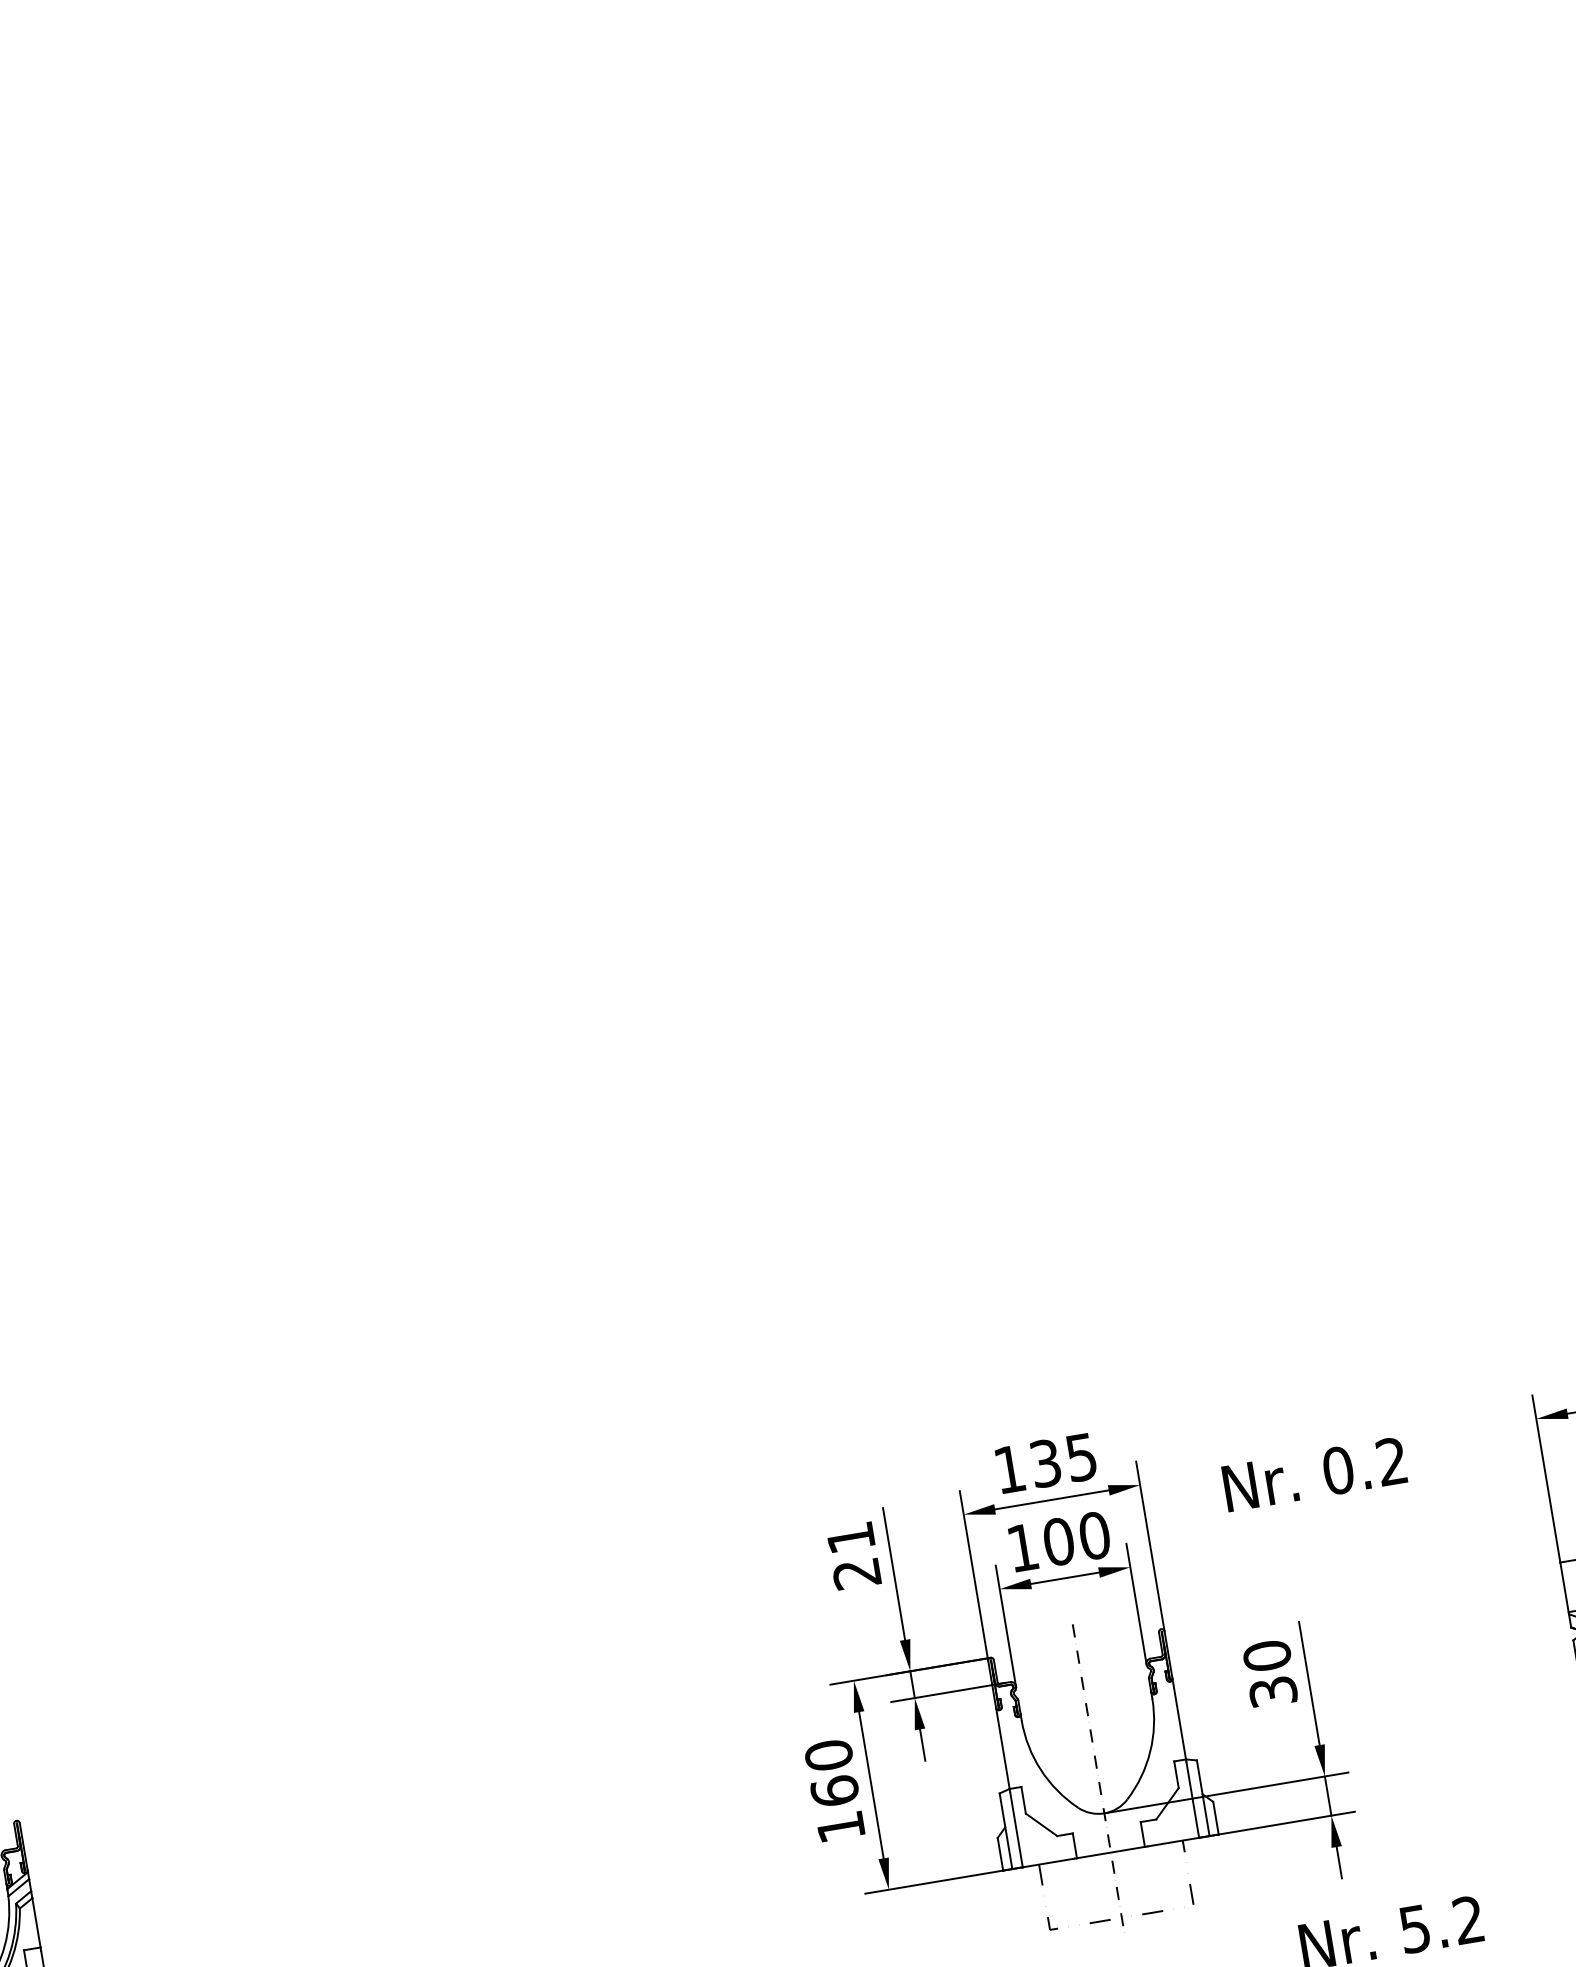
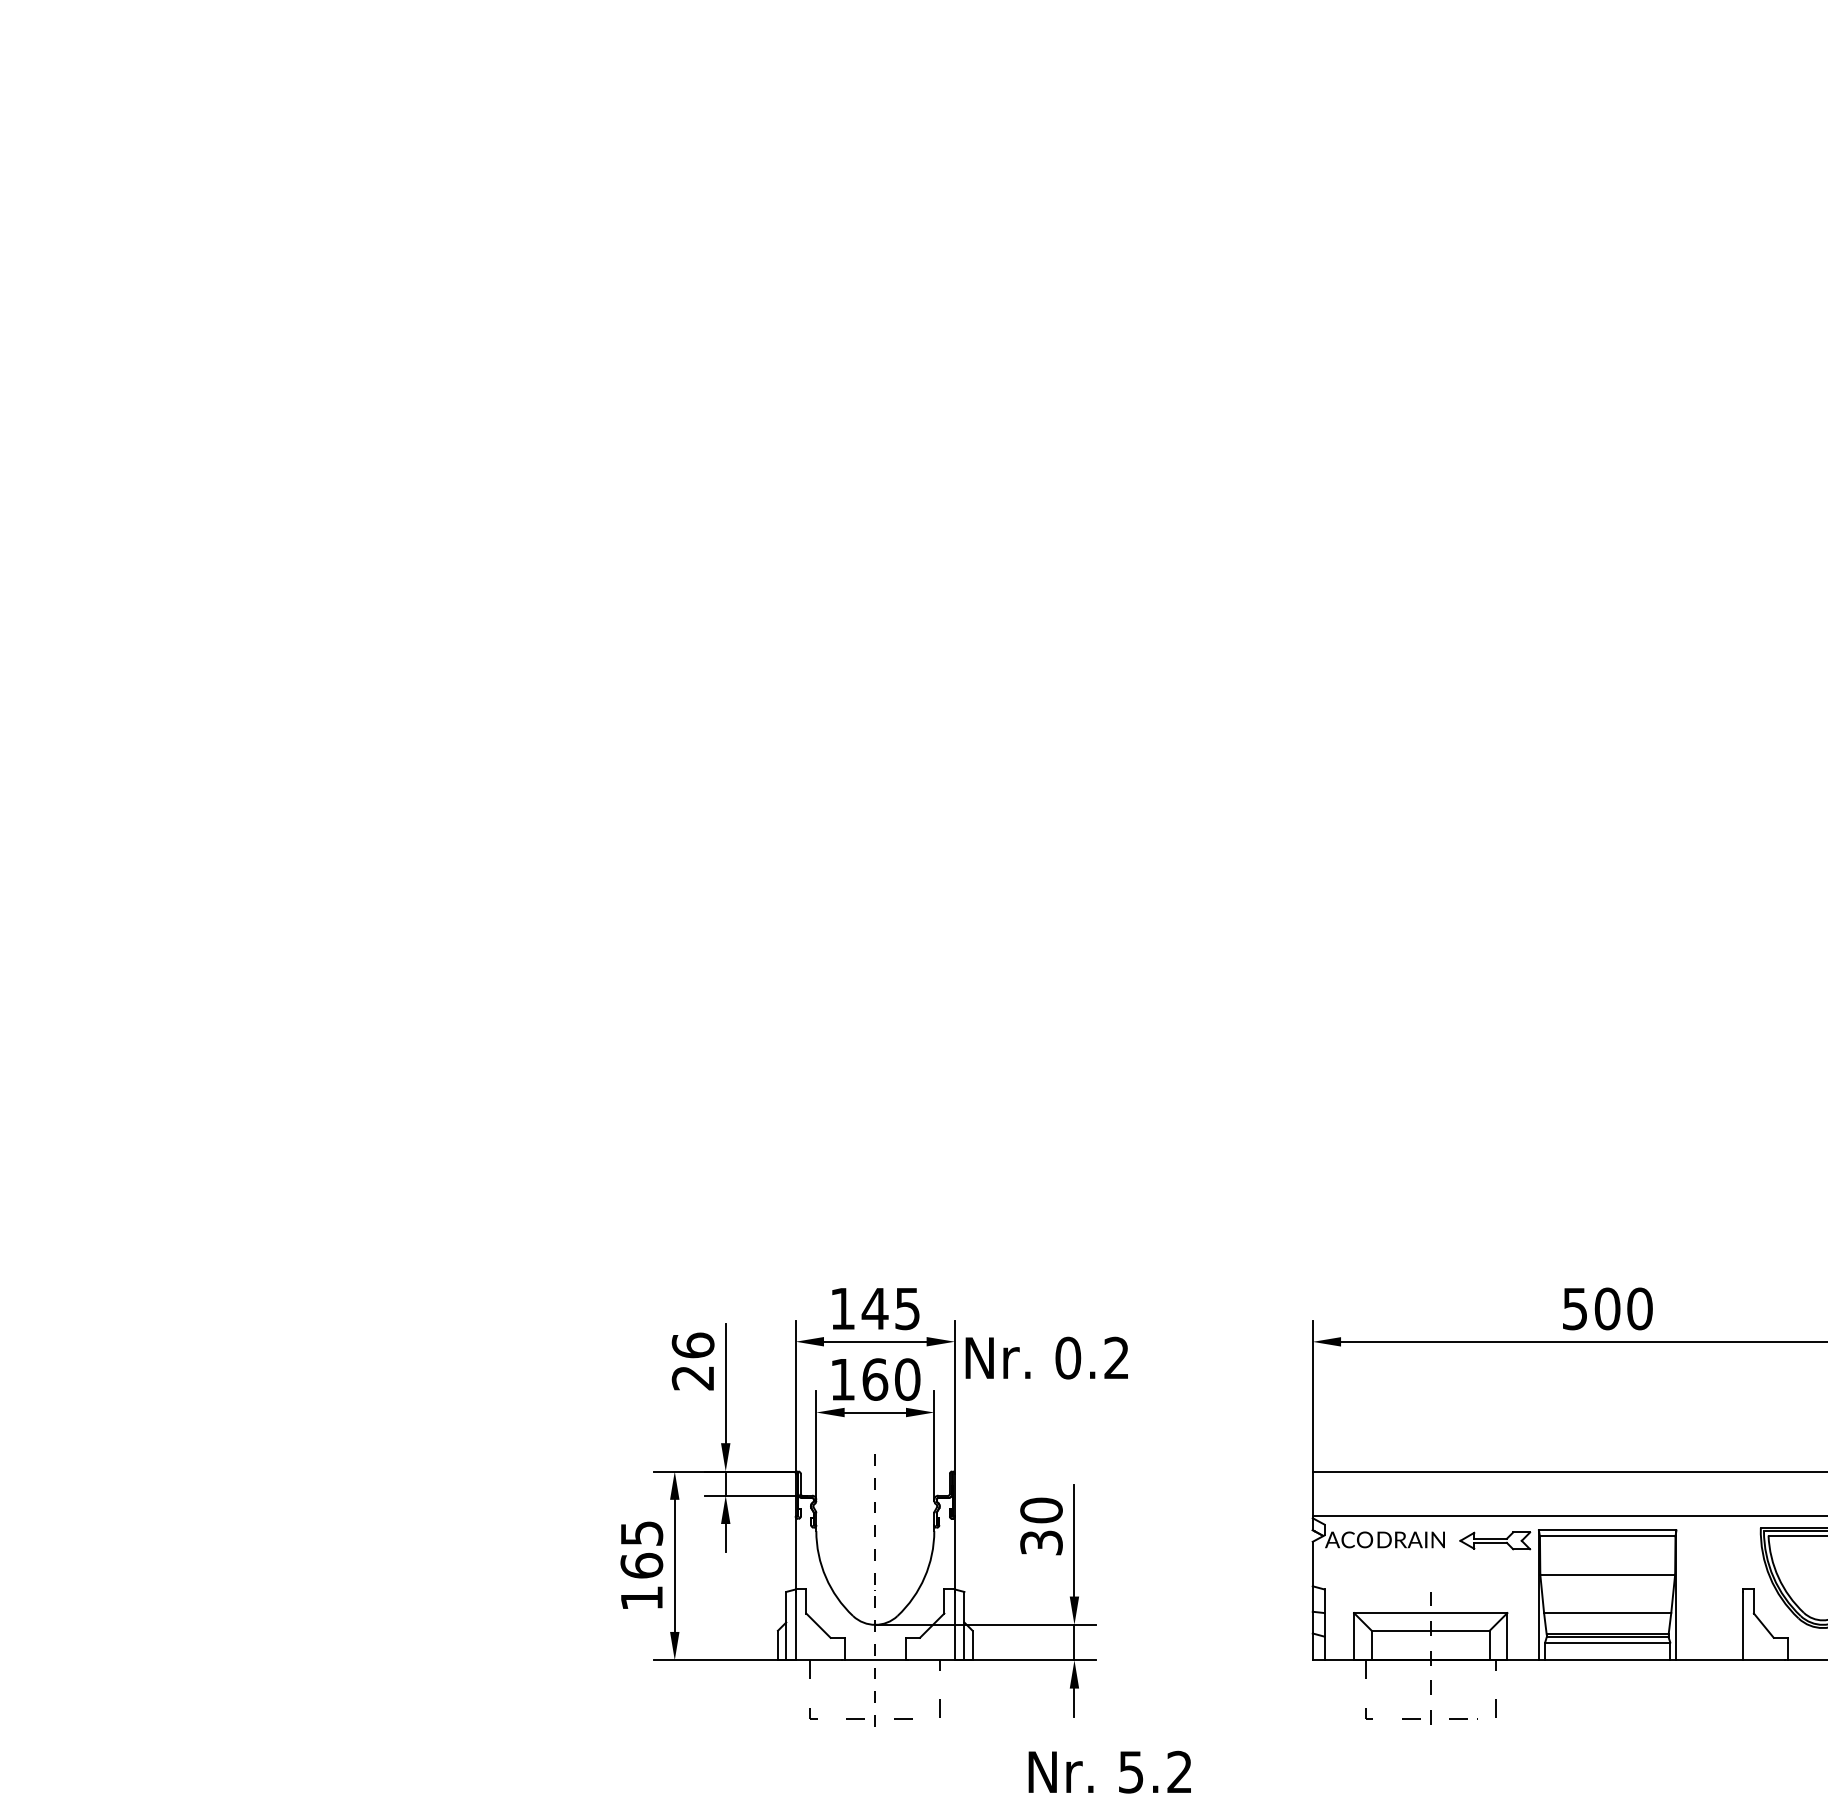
text: (1044, 1463) -> (874, 1308), 135 -> 145
text: (1314, 1473) -> (1046, 1357), moved
text: (850, 1537) -> (692, 1345), 21 -> 26
text: (1059, 1541) -> (875, 1379), 100 -> 160
text: (828, 1755) -> (641, 1533), 160 -> 165

